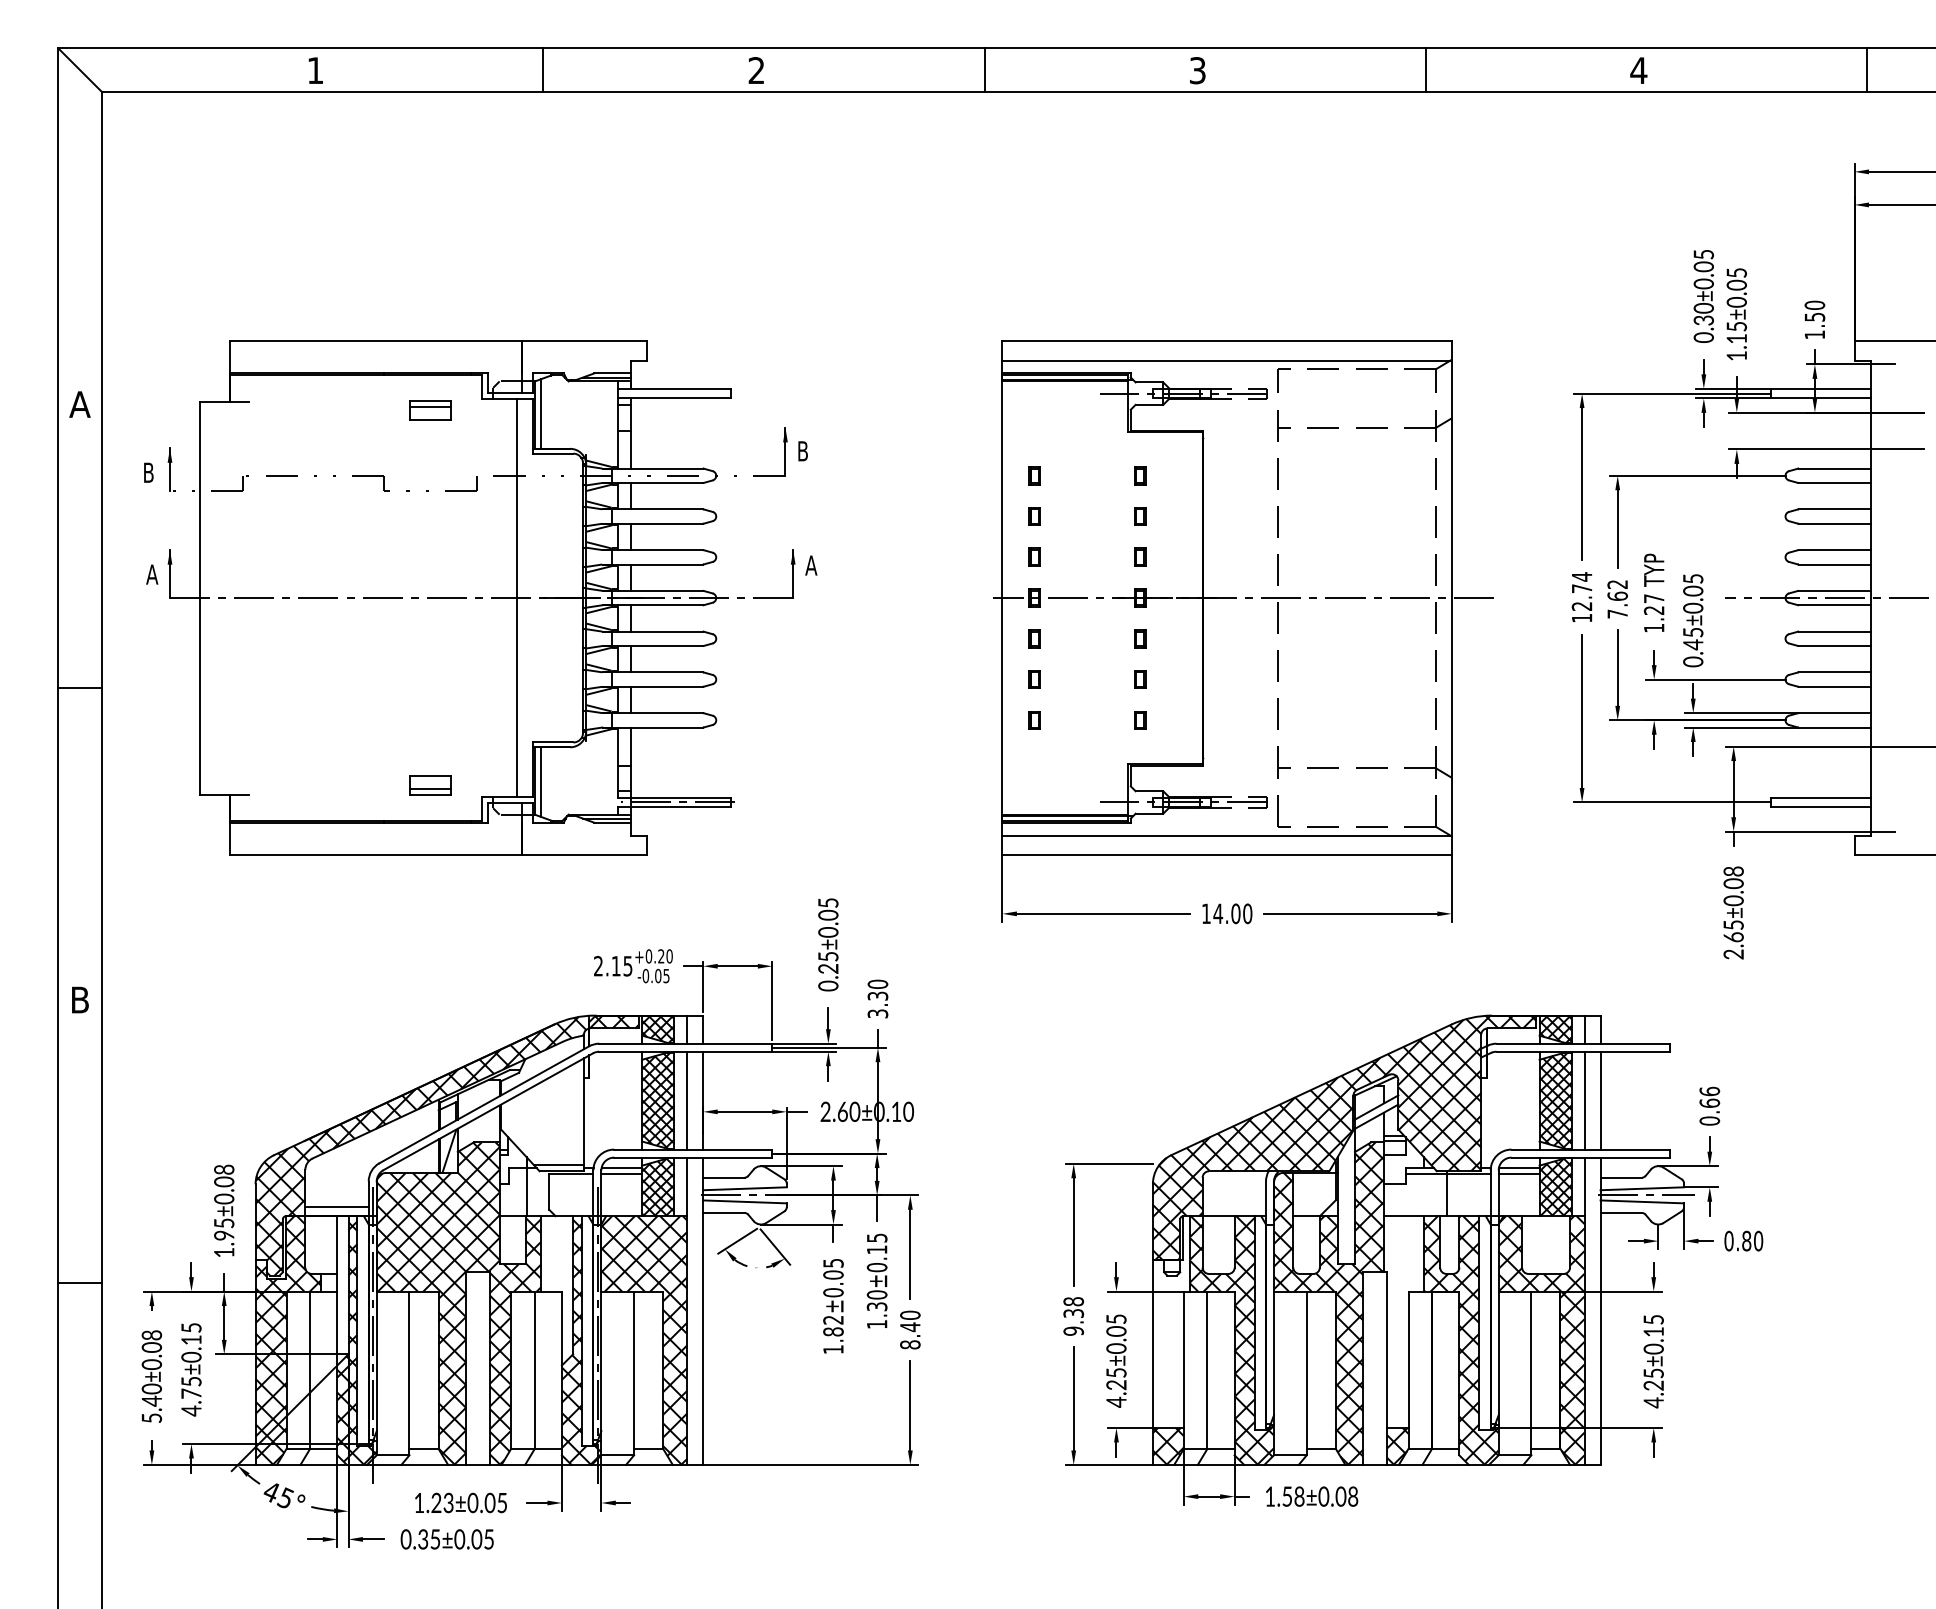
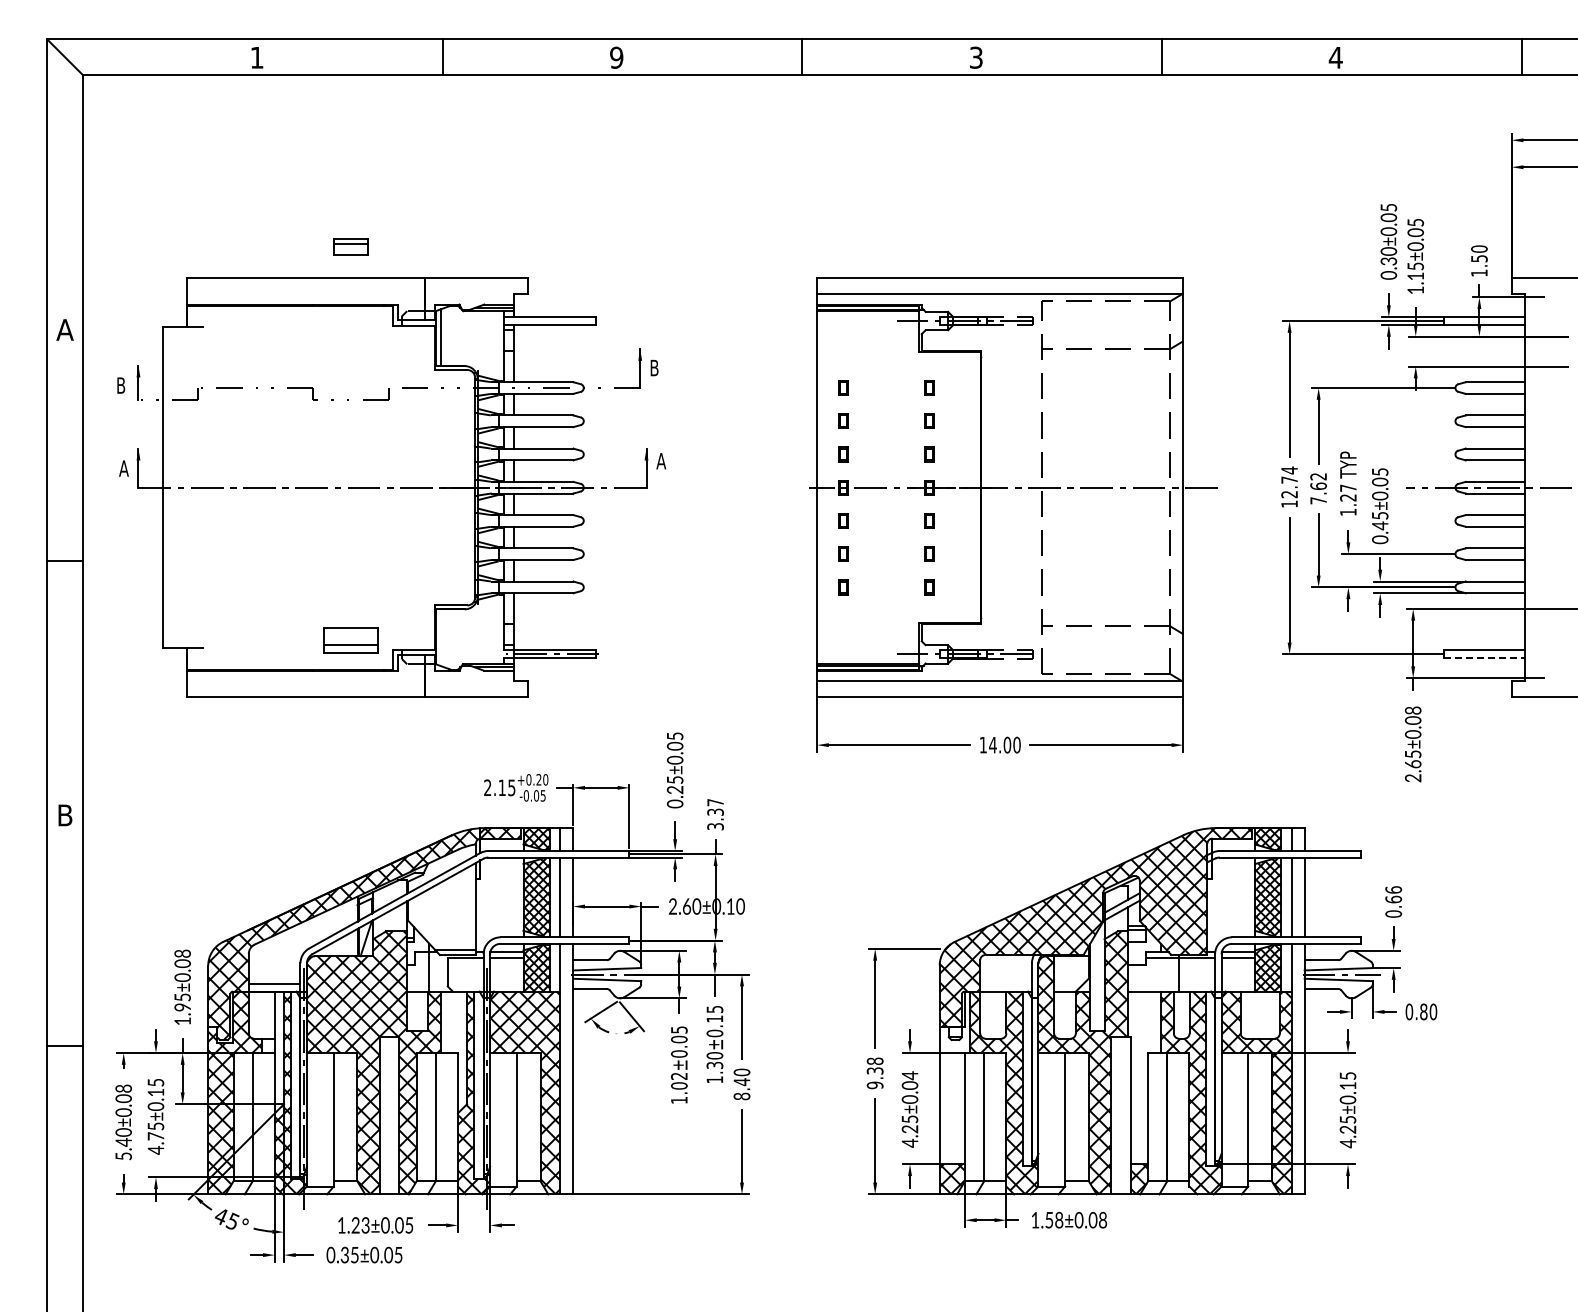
text: (756, 70) -> (616, 57), 2 -> 9
part: (430, 410) -> (350, 246), moved
line: (517, 597) -> (421, 487), removed
line: (541, 781) -> (441, 637), removed
part: (430, 785) -> (350, 640), size x1.6
line: (1821, 807) -> (1484, 658), solid -> dashed
text: (877, 984) -> (715, 802), 3.30 -> 3.37
text: (1115, 1319) -> (909, 1075), 4.25±0.05 -> 4.25±0.04
text: (833, 1331) -> (679, 1085), 1.82±0.05 -> 1.02±0.05

